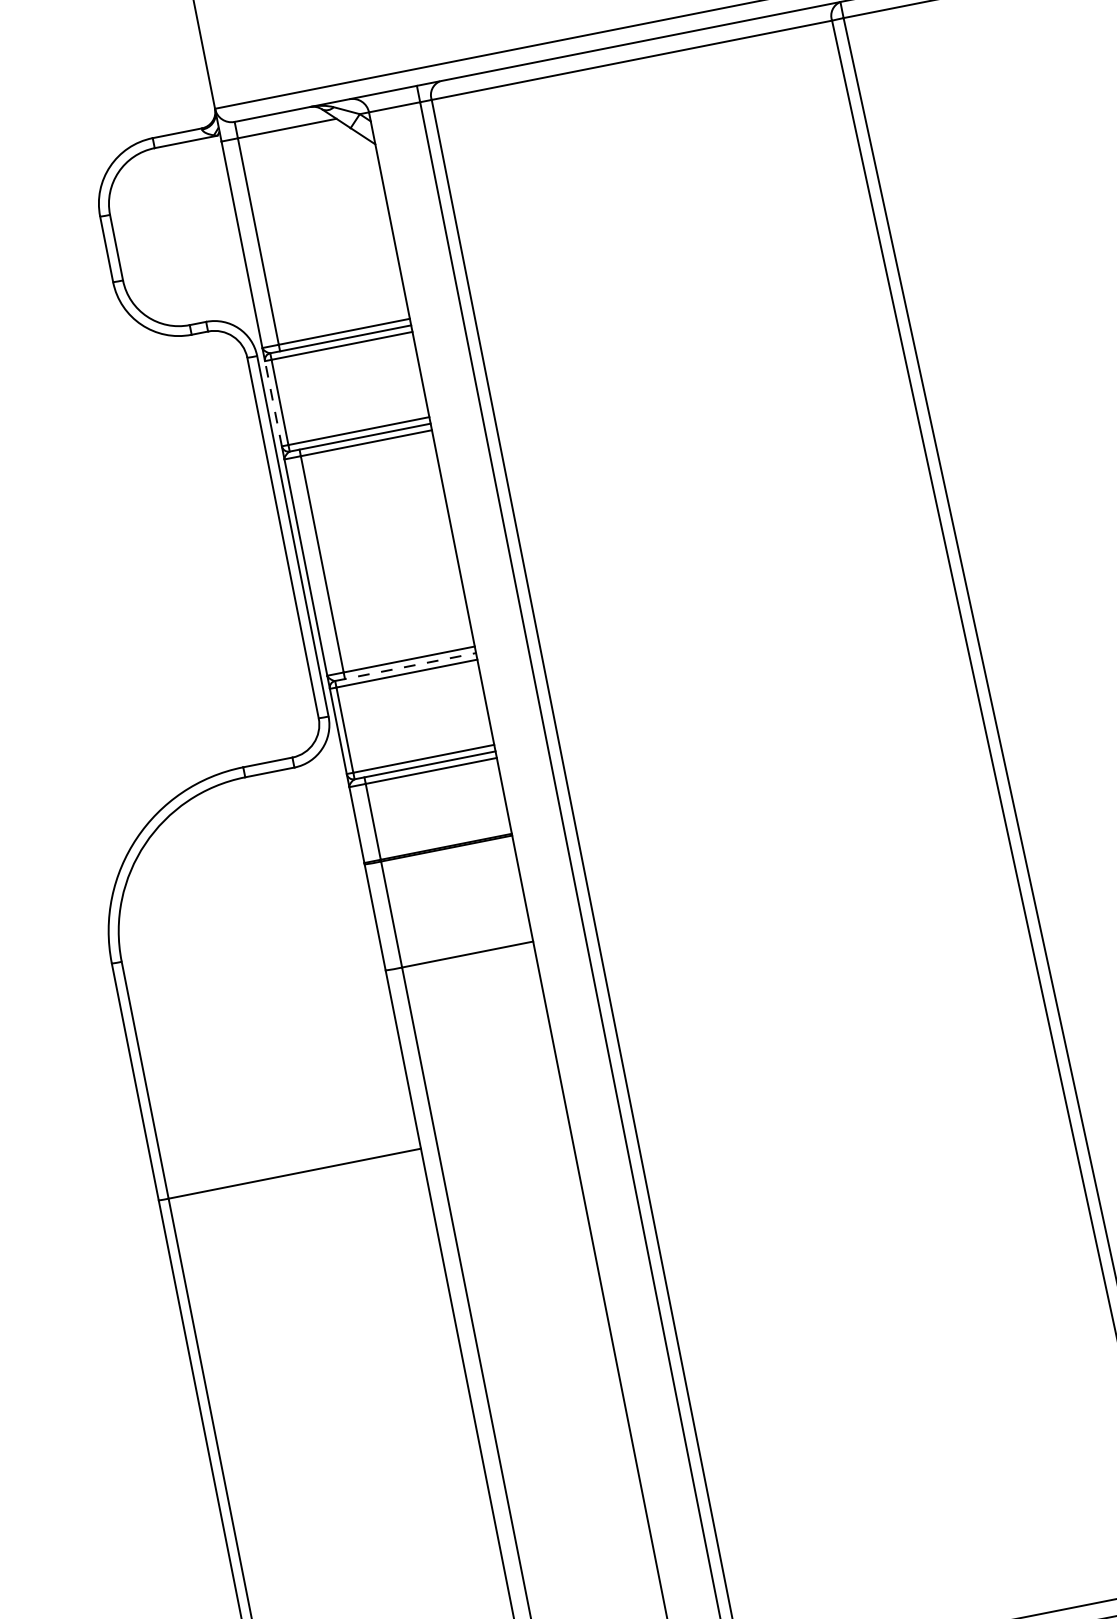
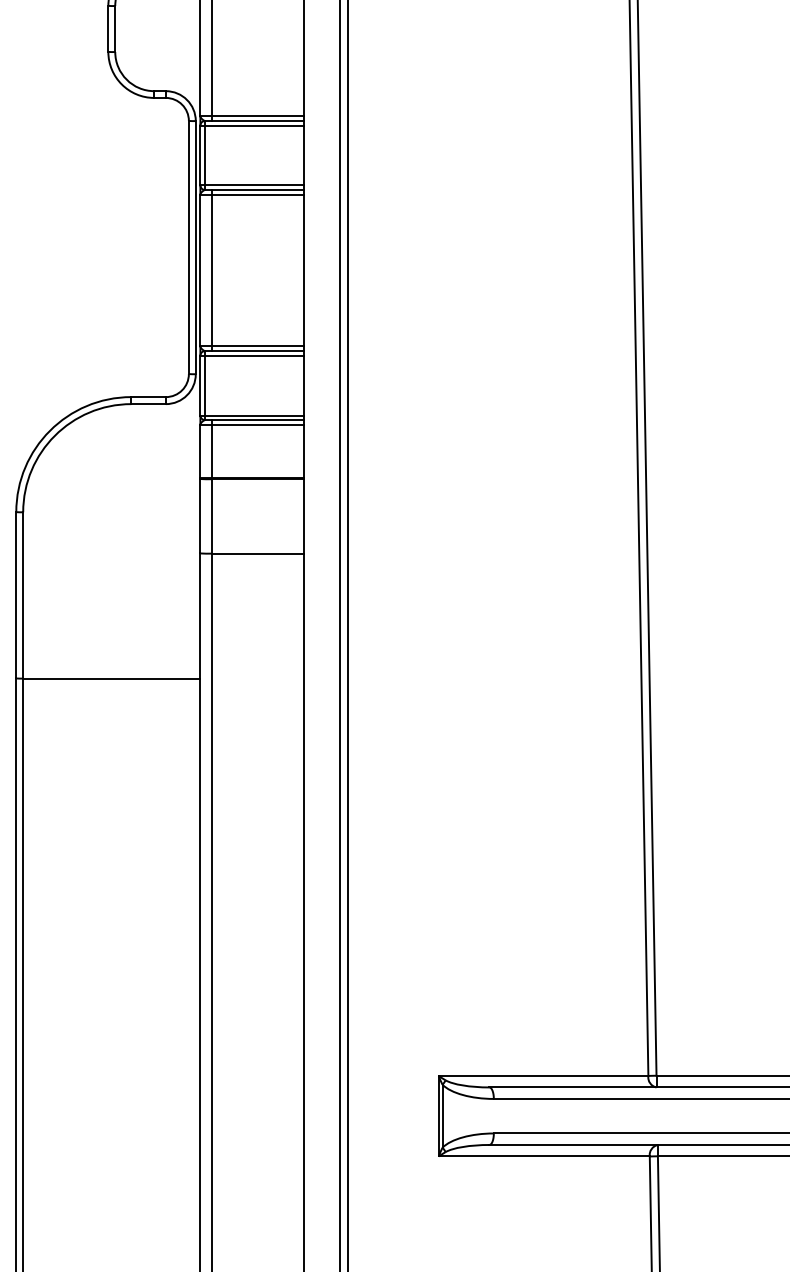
line: (273, 403) -> (200, 155), dashed -> solid
line: (405, 667) -> (254, 351), dashed -> solid

